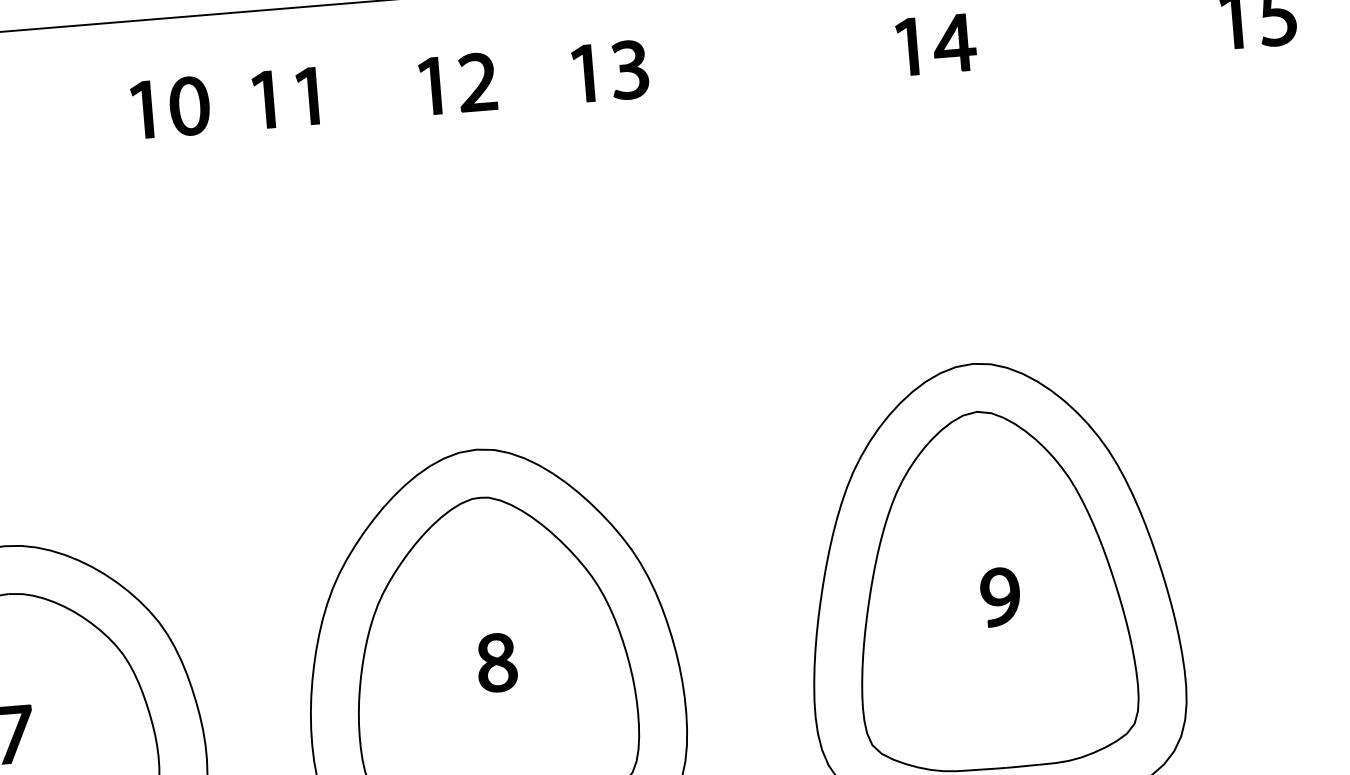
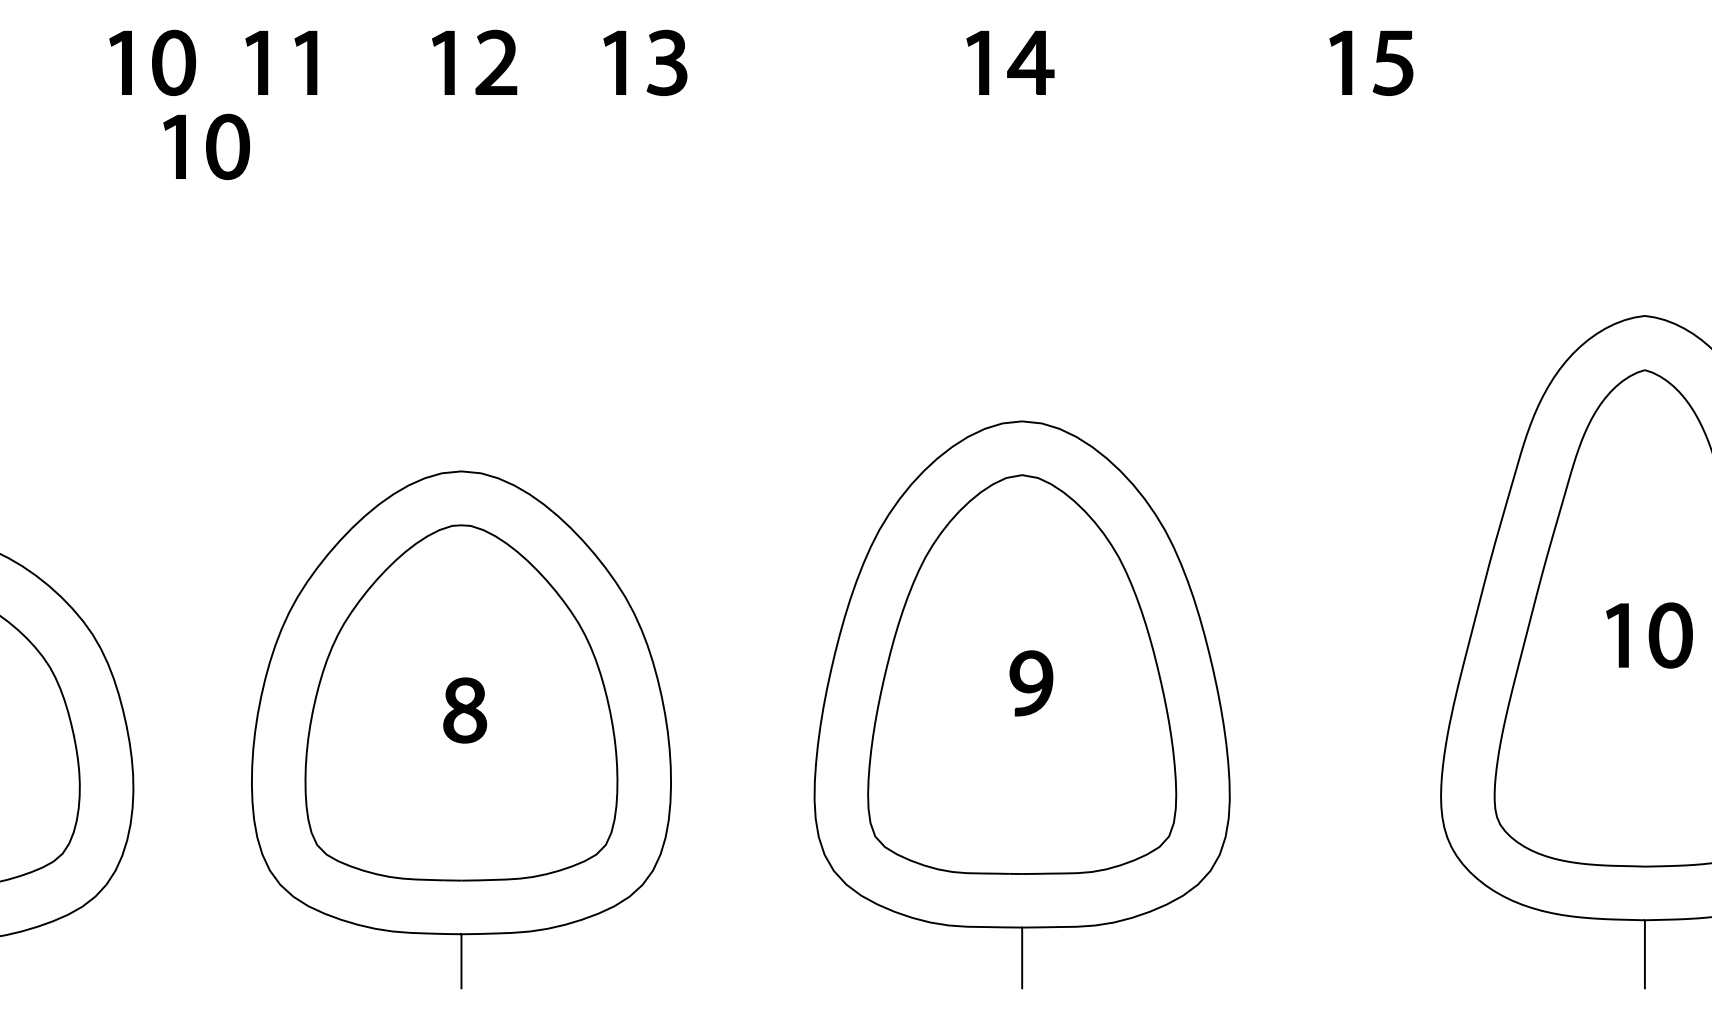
part: (224, 178) -> (206, 146), added

